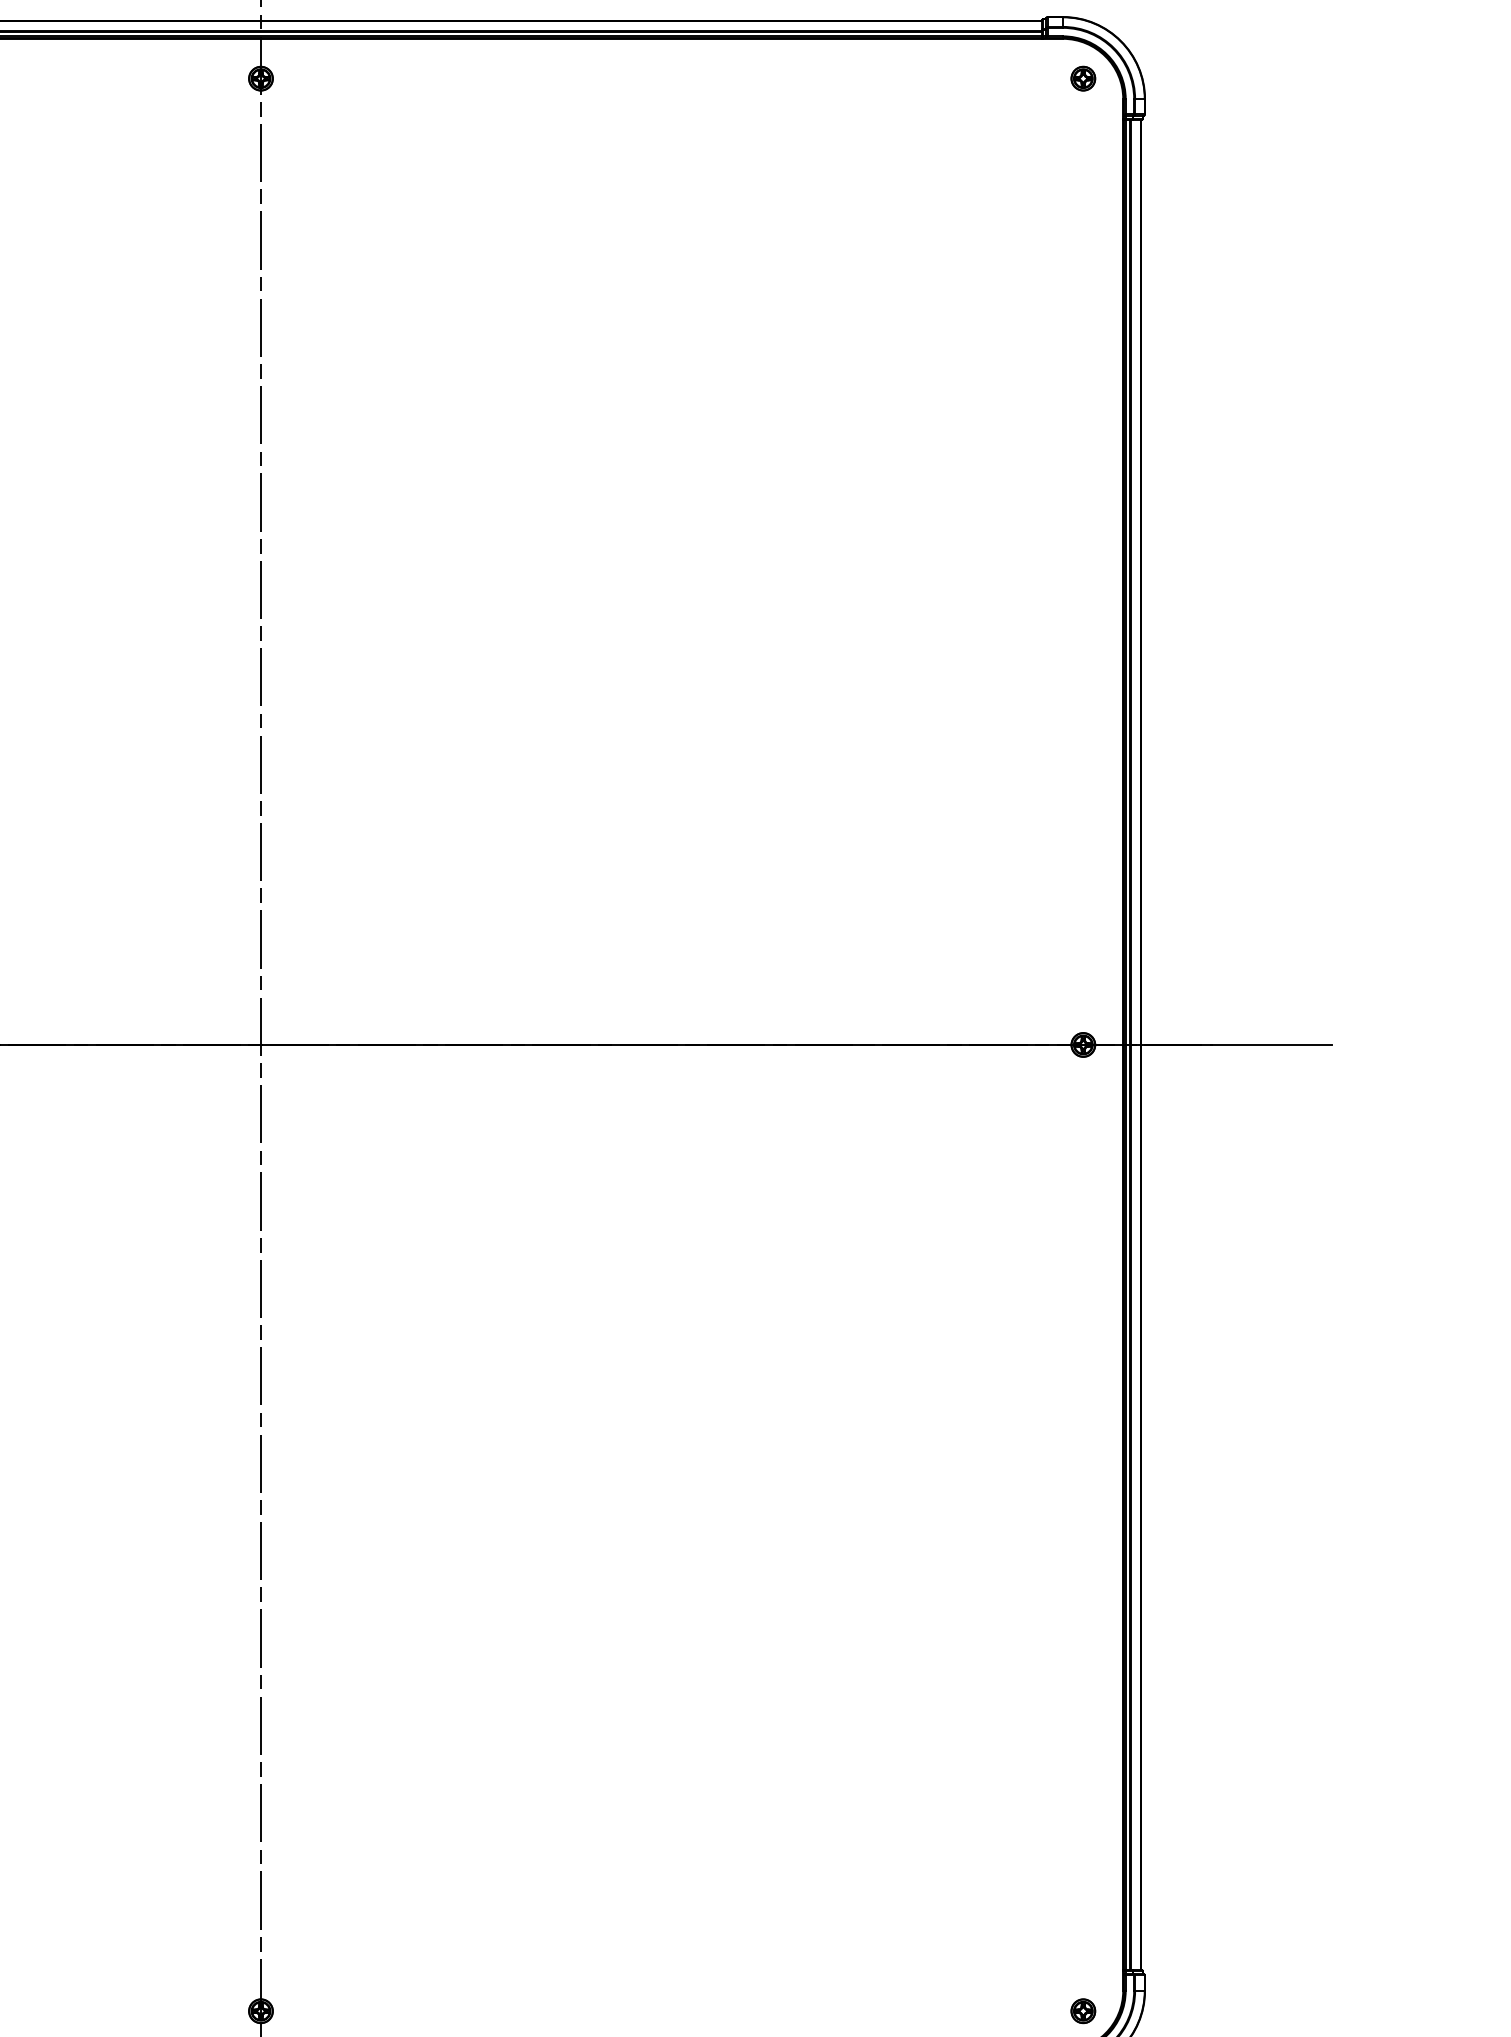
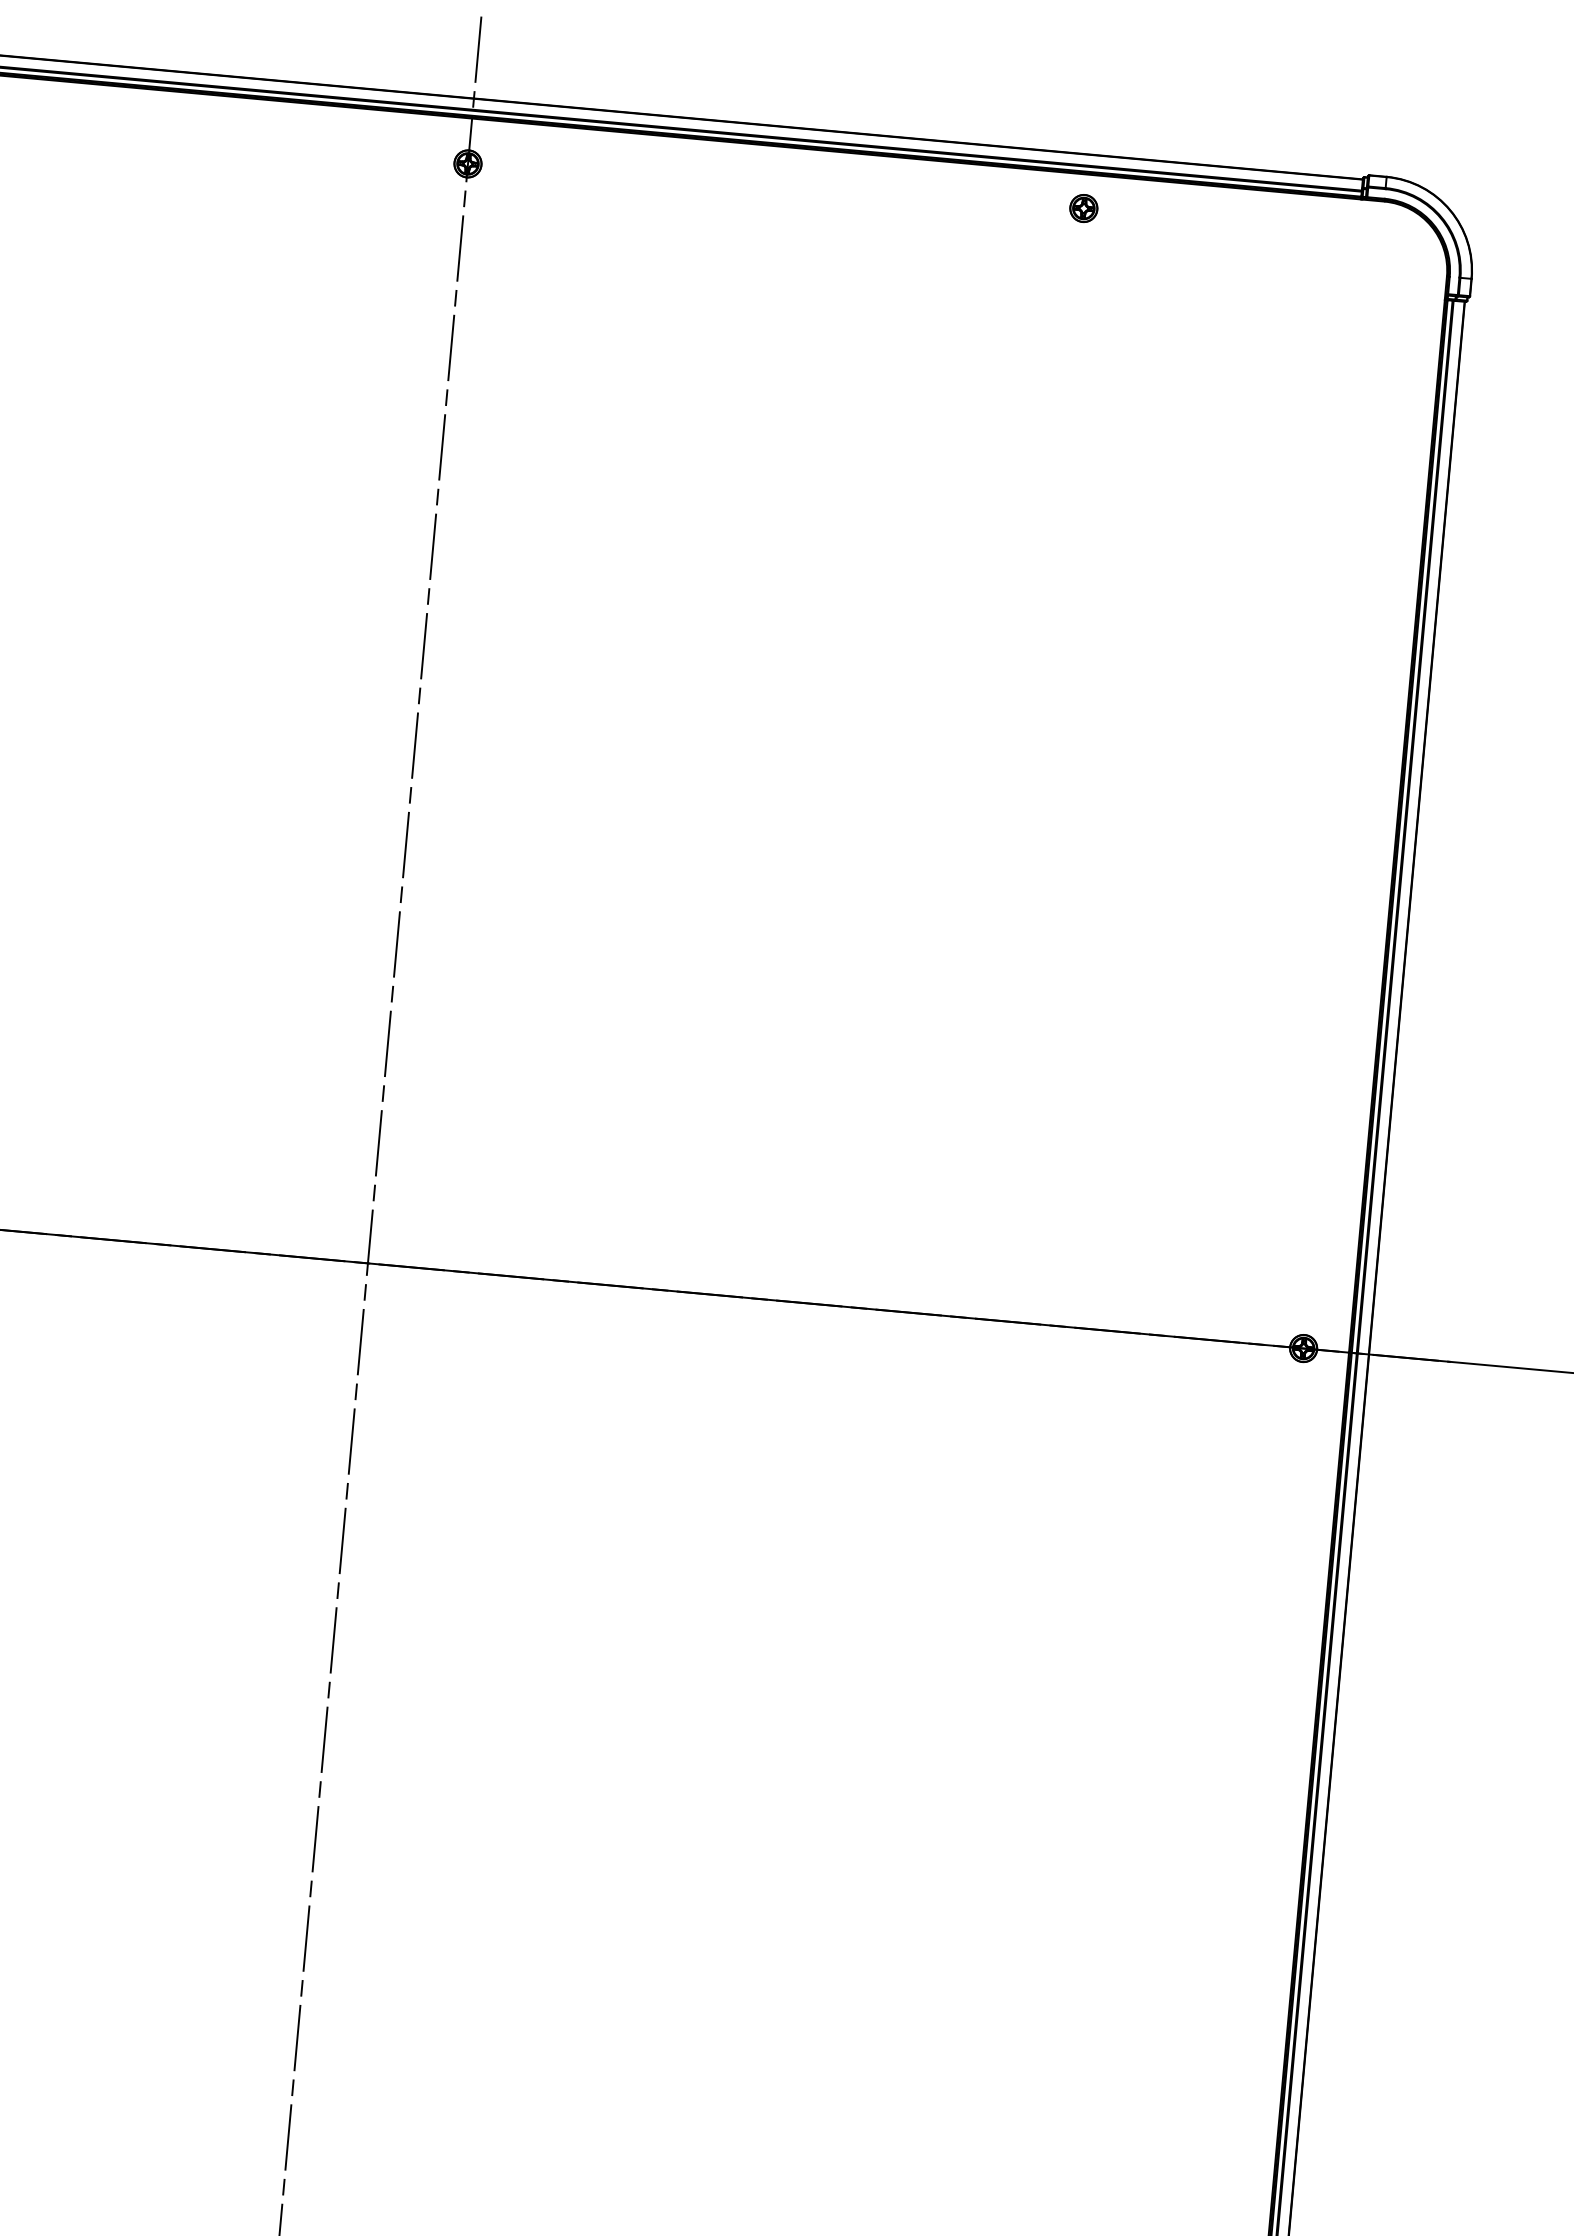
part: (1083, 78) -> (1084, 208), moved

